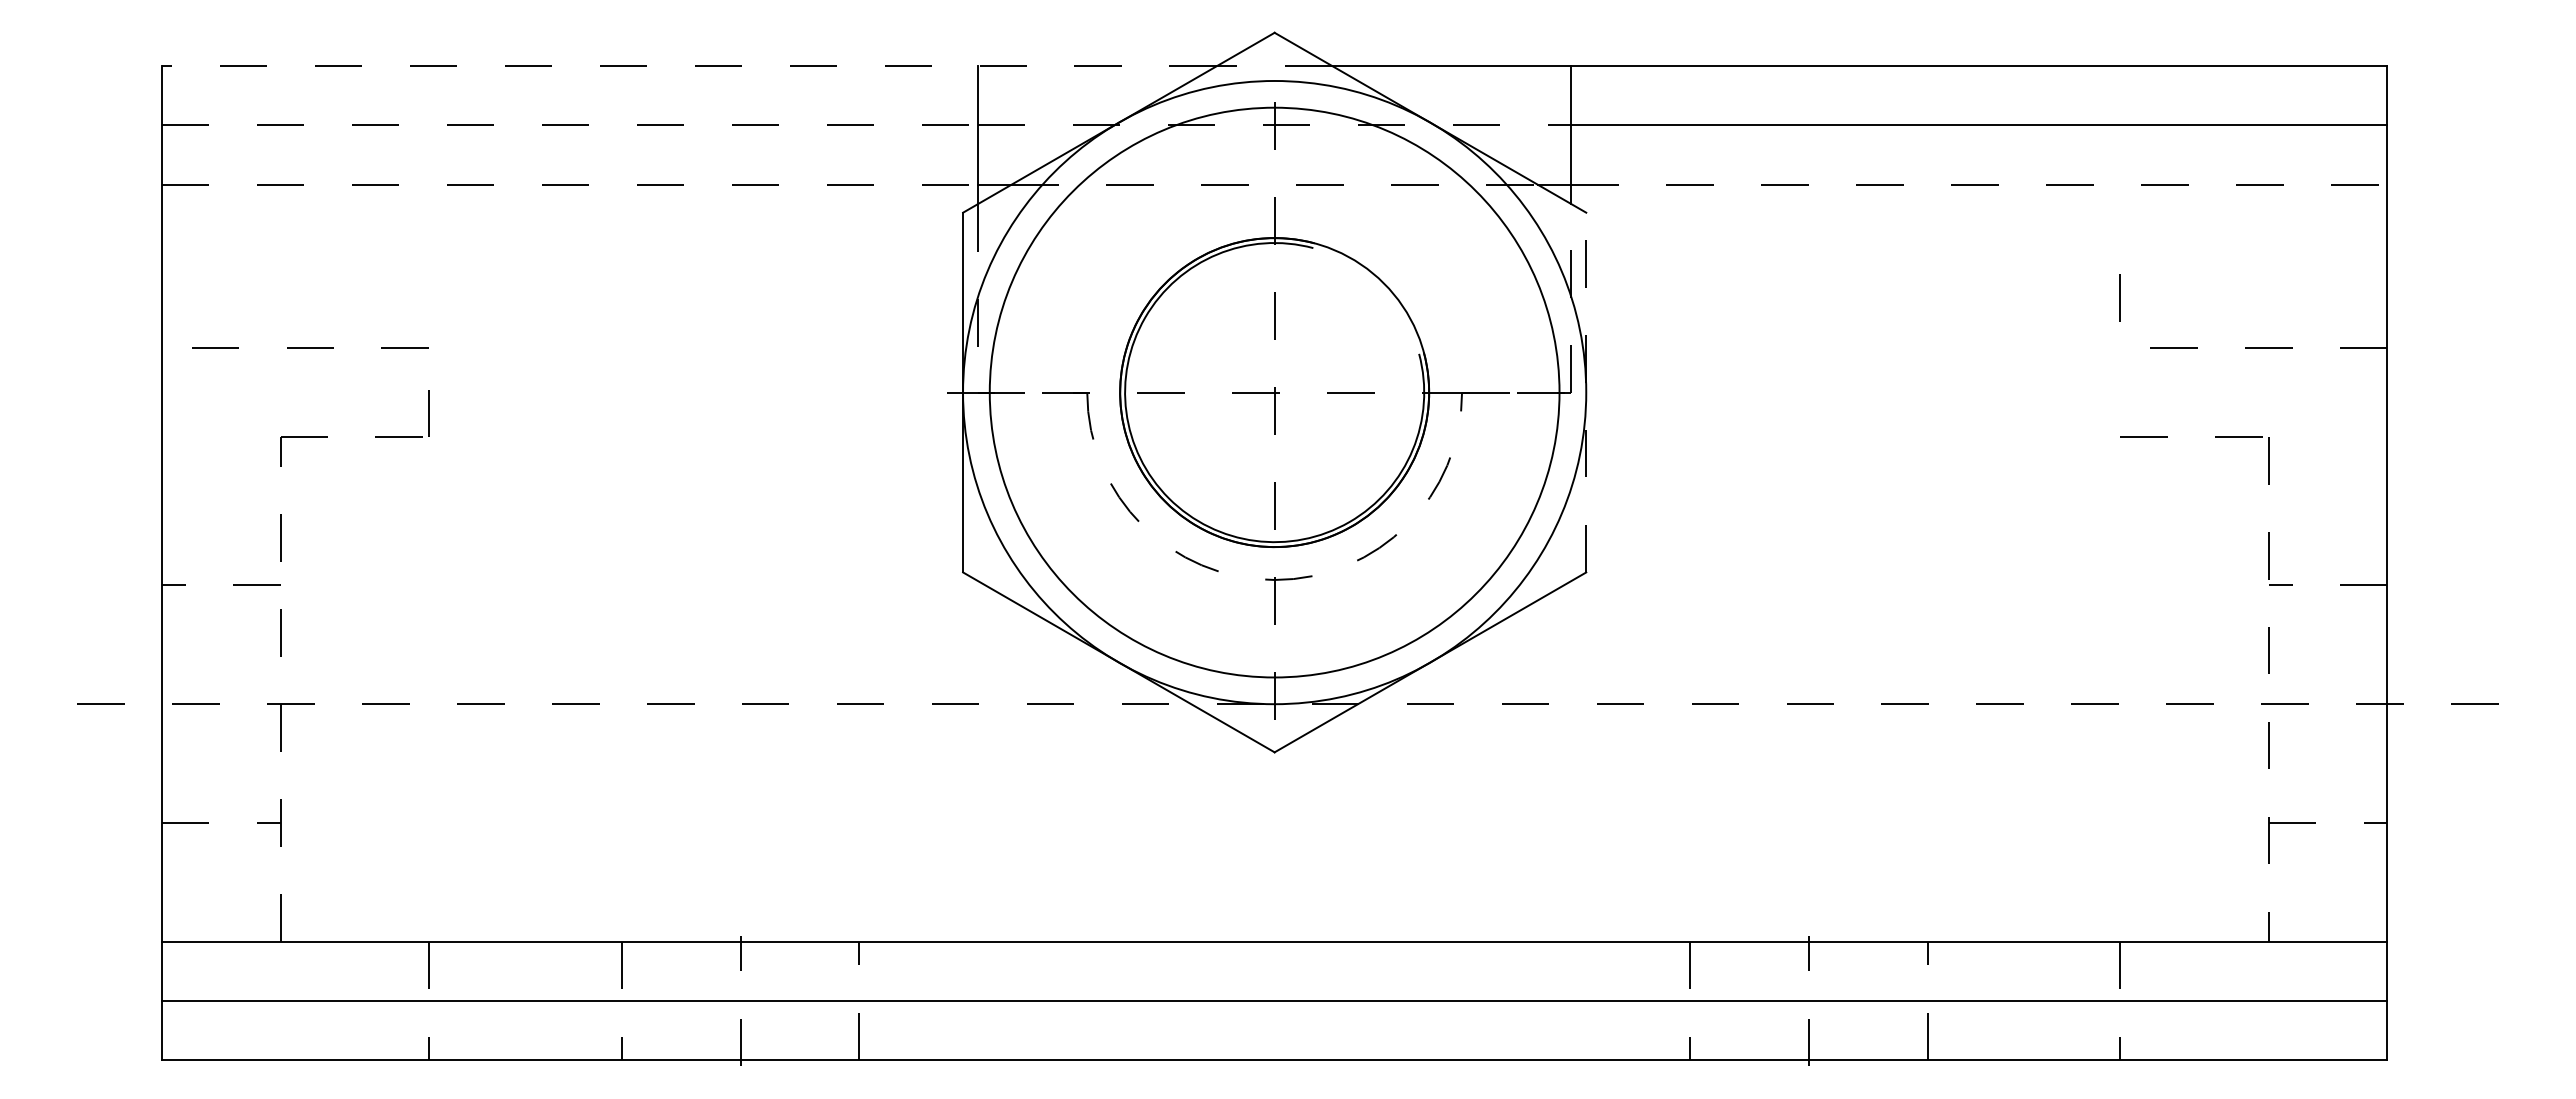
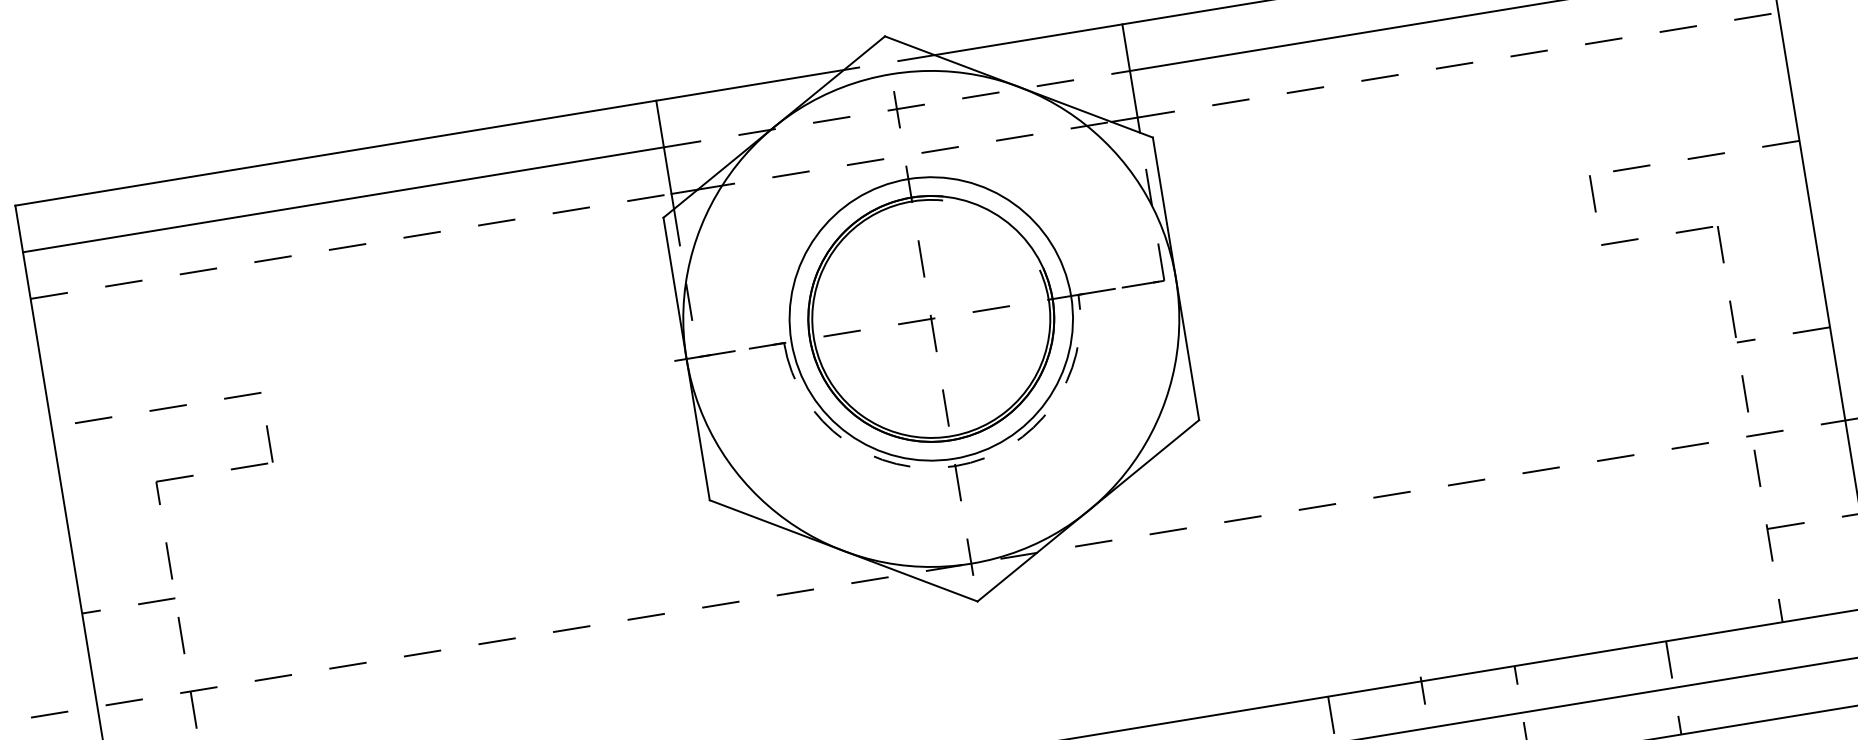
line: (689, 66) -> (429, 138), dashed -> solid
line: (570, 125) -> (343, 199), dashed -> solid
line: (2119, 297) -> (1592, 193), moved
circle: (1274, 392) -> (931, 318), size x0.62
line: (1586, 392) -> (1176, 278), dashed -> solid

